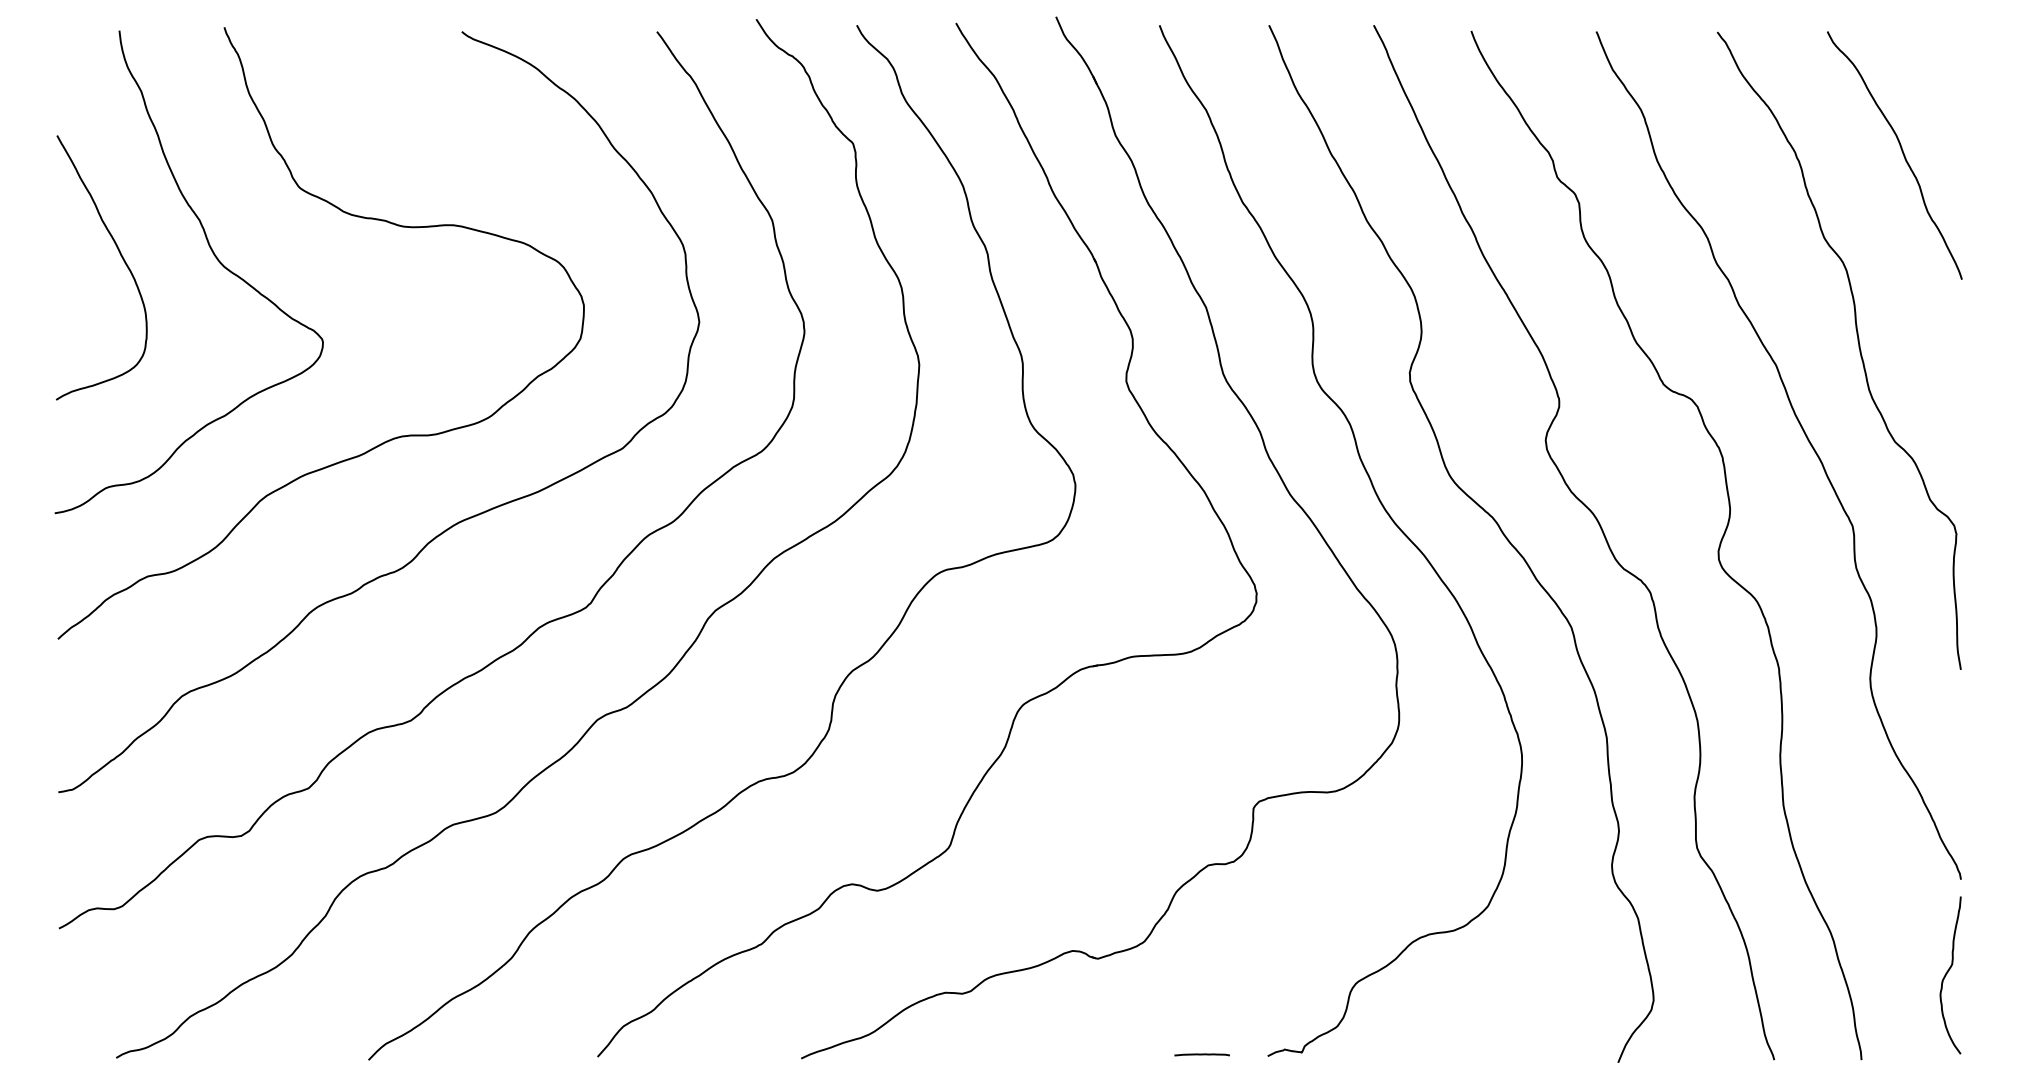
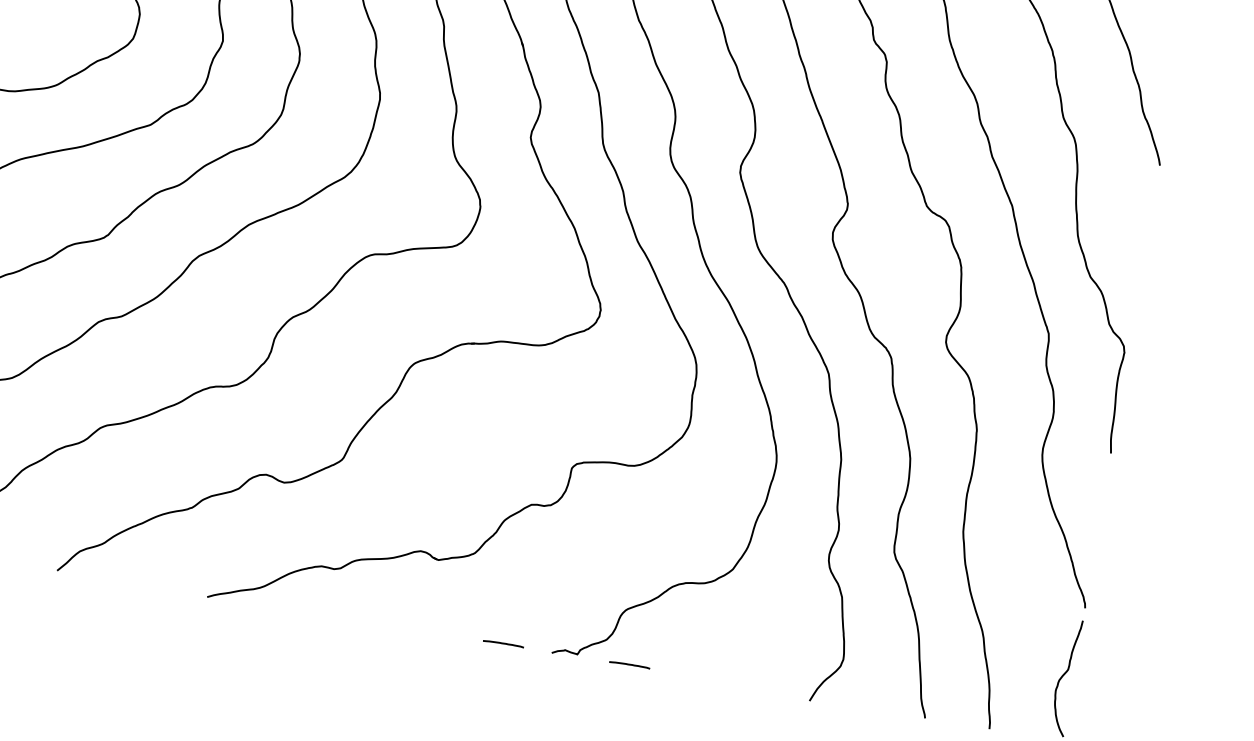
line: (1372, 1054) -> (629, 664), added

